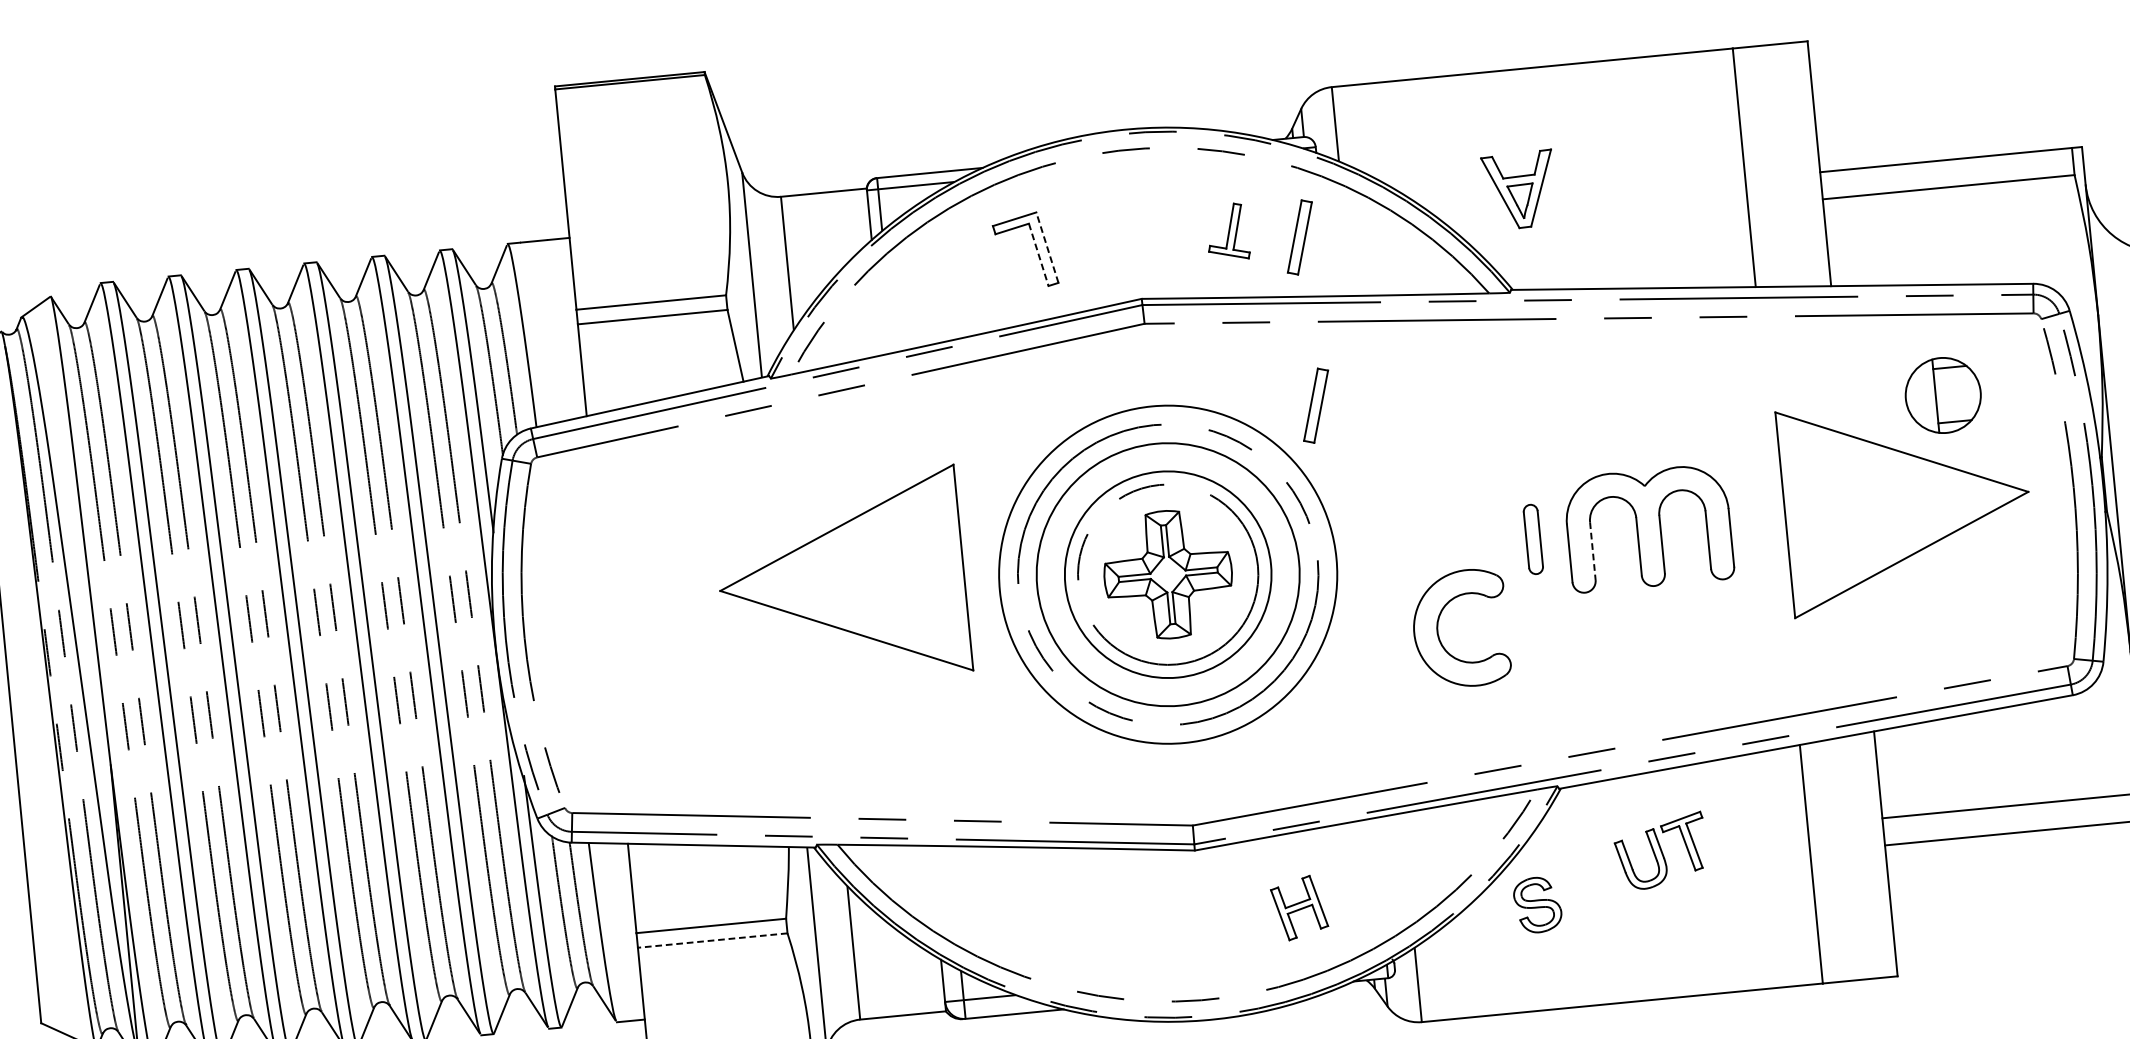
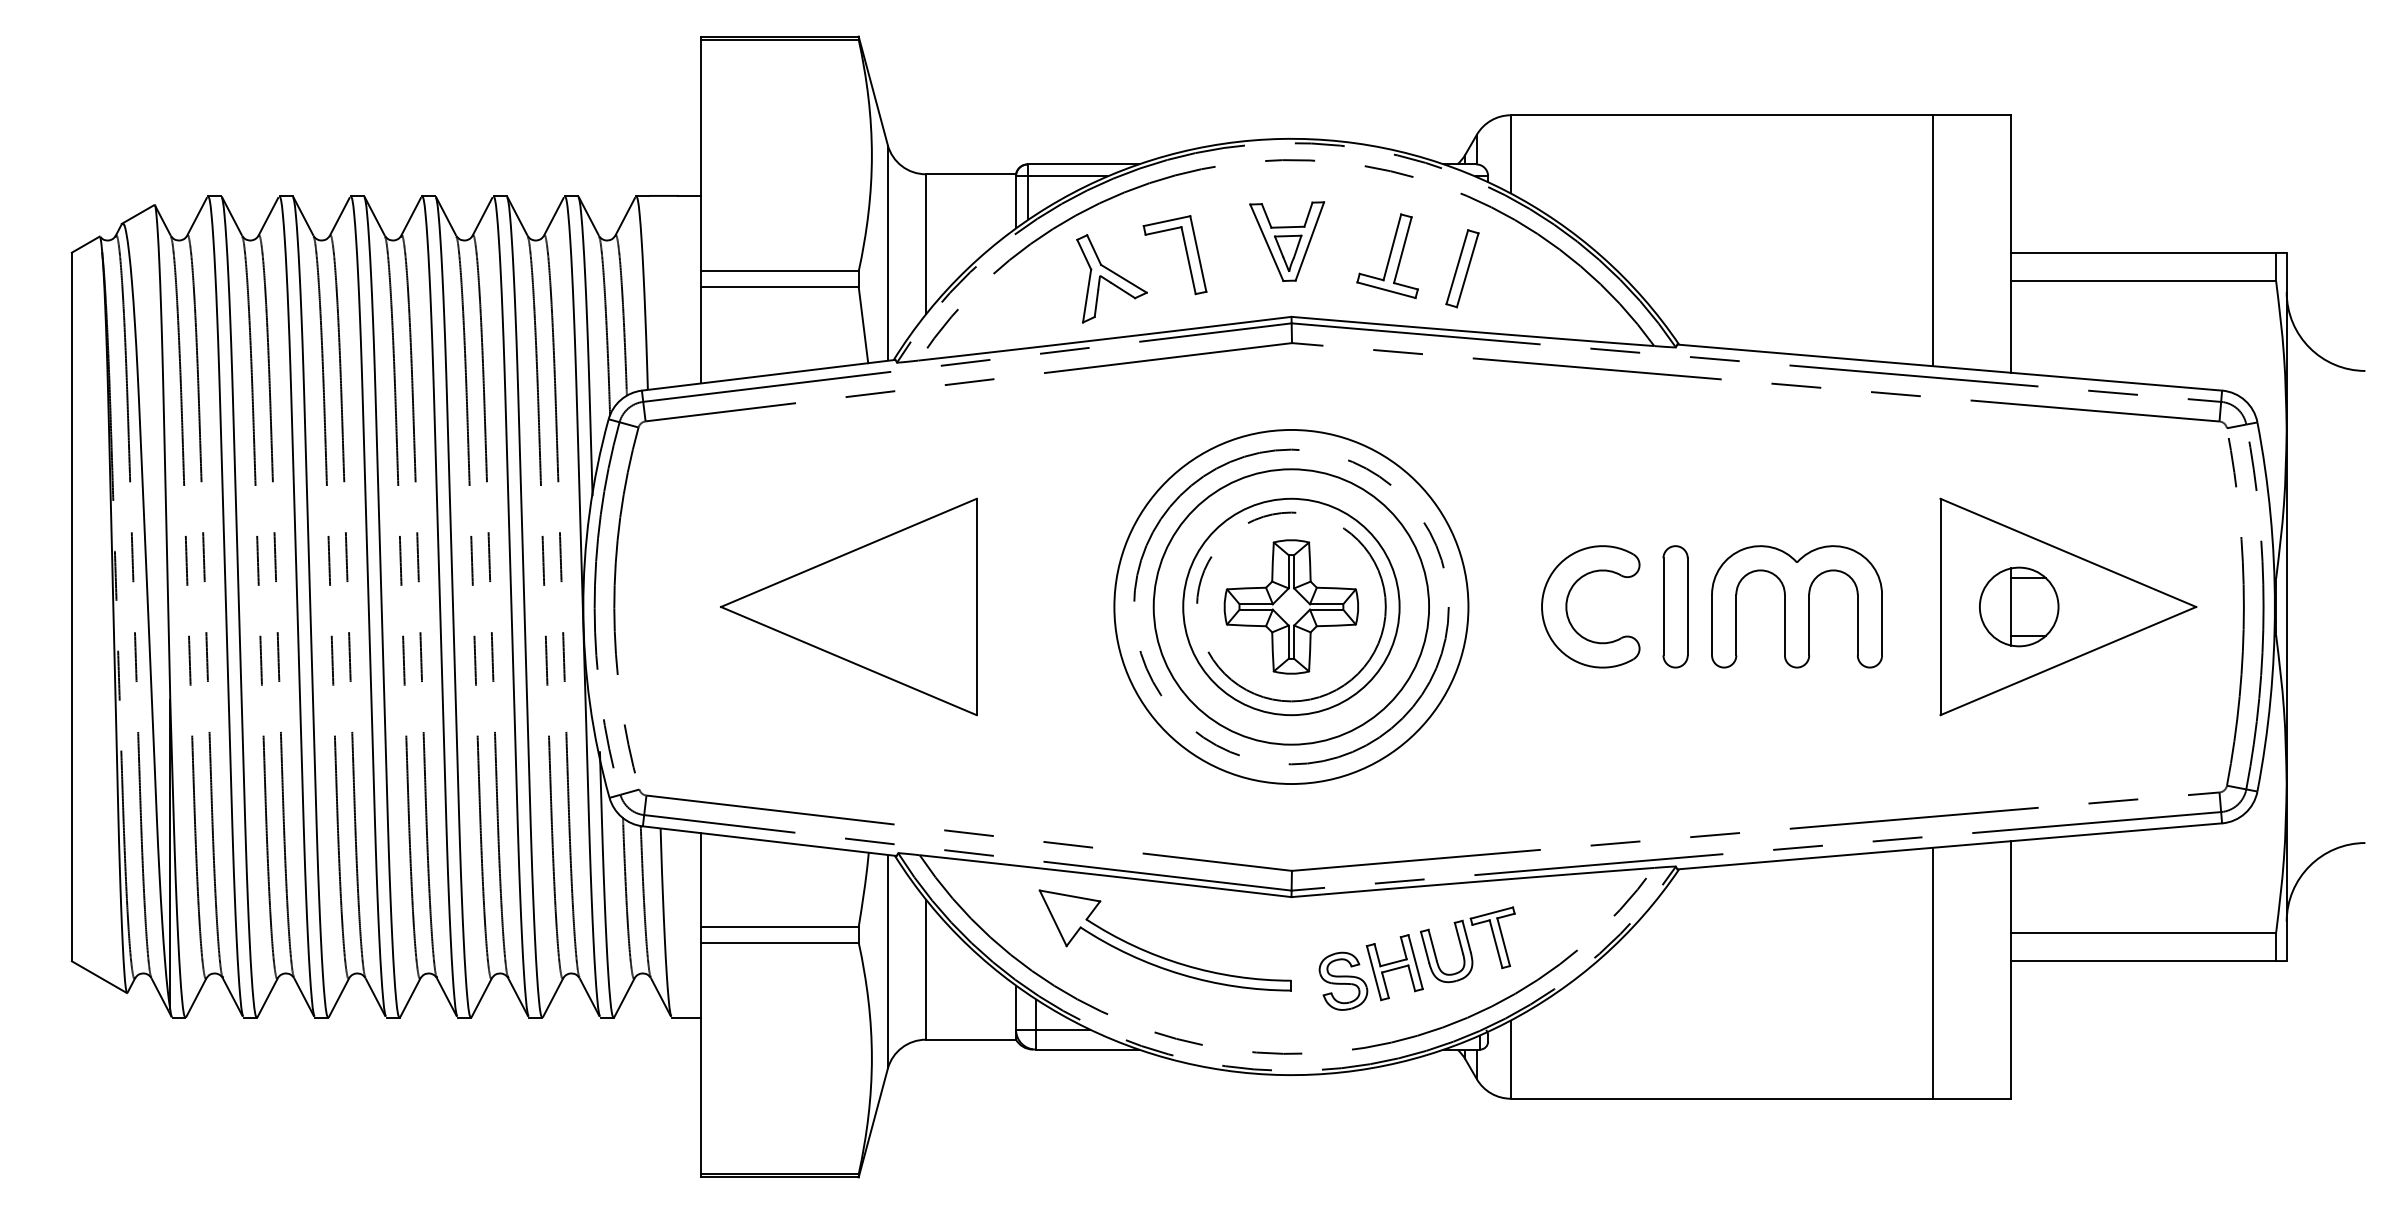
part: (1518, 190) -> (1286, 241), moved
part: (1227, 231) -> (1387, 255), size x1.43
line: (1047, 248) -> (1198, 254), dashed -> solid
line: (1038, 255) -> (1188, 261), dashed -> solid
part: (967, 278) -> (1111, 278), added
part: (1943, 395) -> (2019, 606), moved
part: (1316, 405) -> (1462, 445), removed
part: (1533, 539) -> (1675, 606), size x1.67
line: (1593, 551) -> (1736, 625), dashed -> solid
part: (841, 578) -> (848, 606), moved
part: (1438, 630) -> (1567, 606), moved
part: (1660, 851) -> (1467, 944), moved
part: (1537, 904) -> (1343, 980), moved
part: (1072, 917) -> (1157, 954), added
line: (713, 940) -> (780, 942), dashed -> solid

